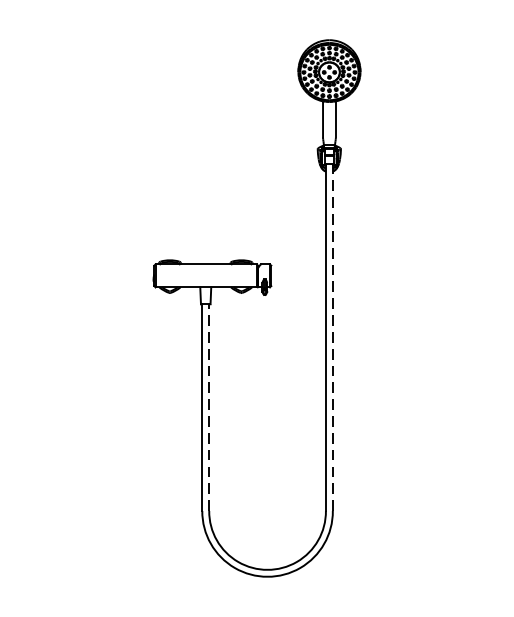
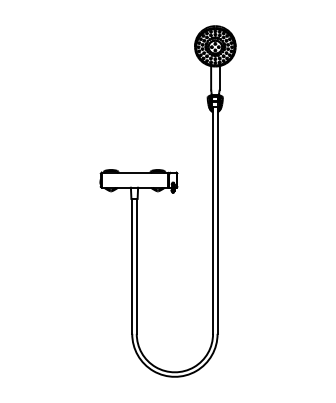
line: (332, 337) -> (217, 220), dashed -> solid
line: (208, 407) -> (136, 266), dashed -> solid

